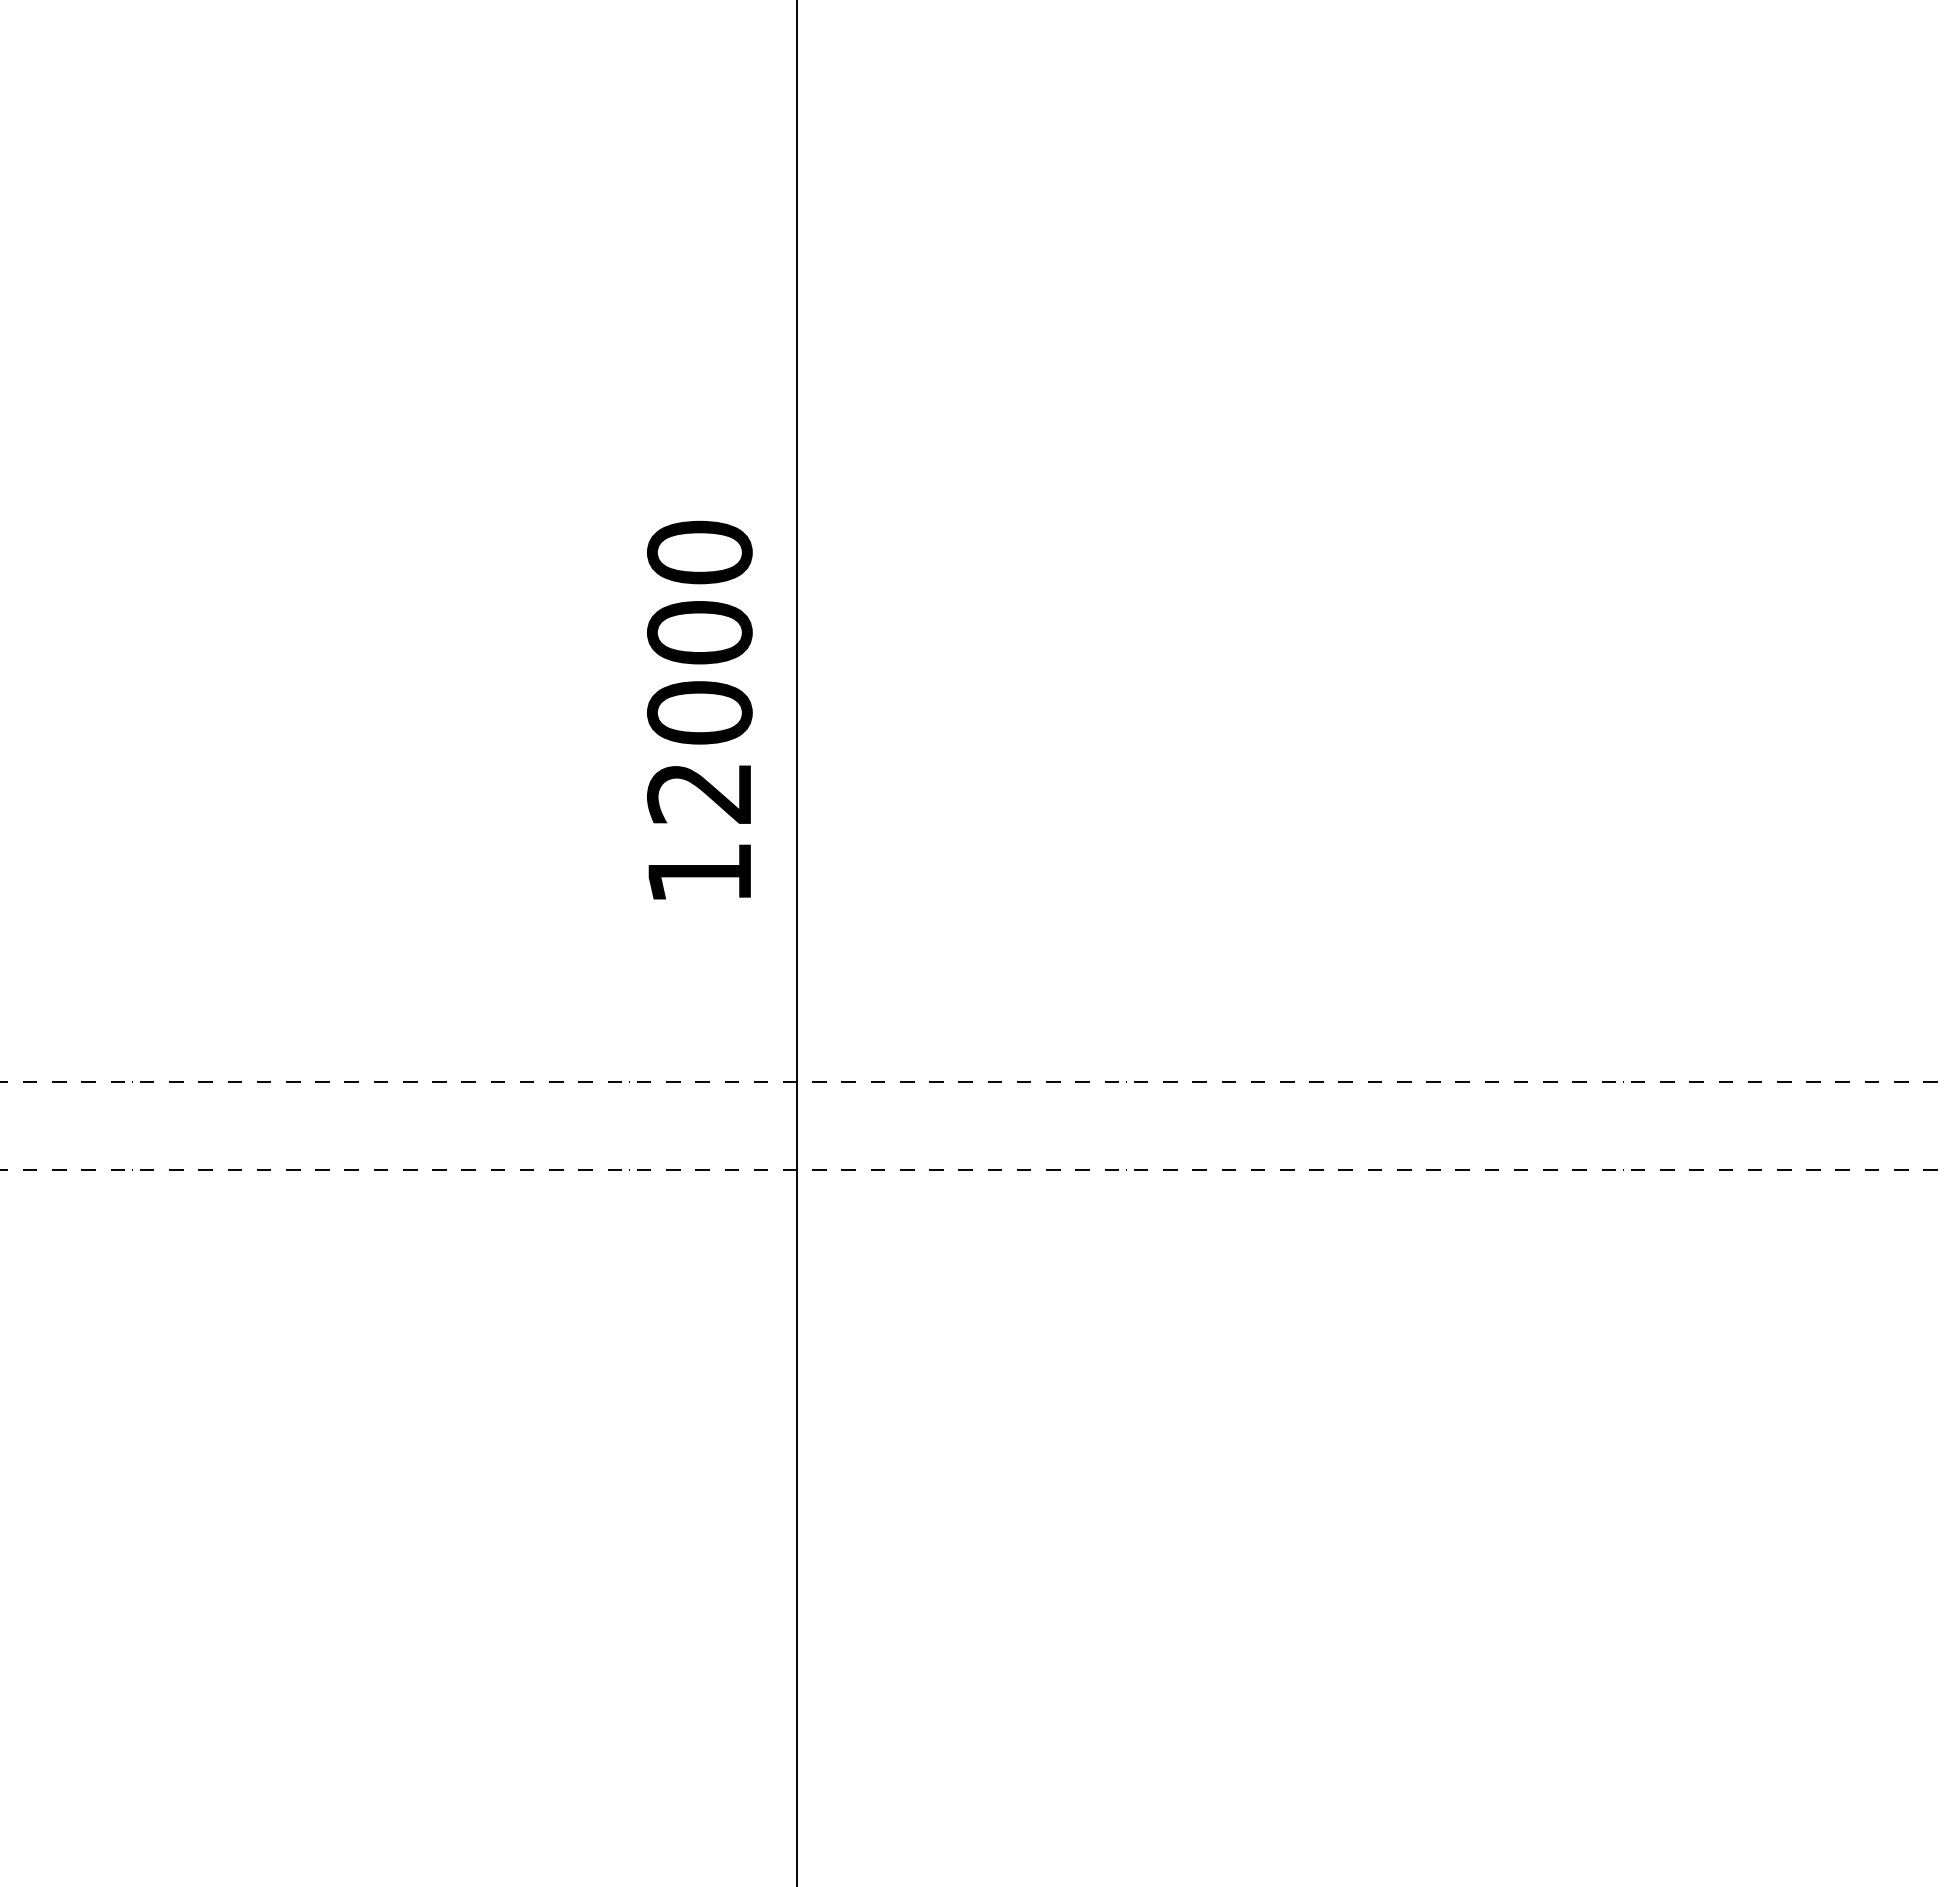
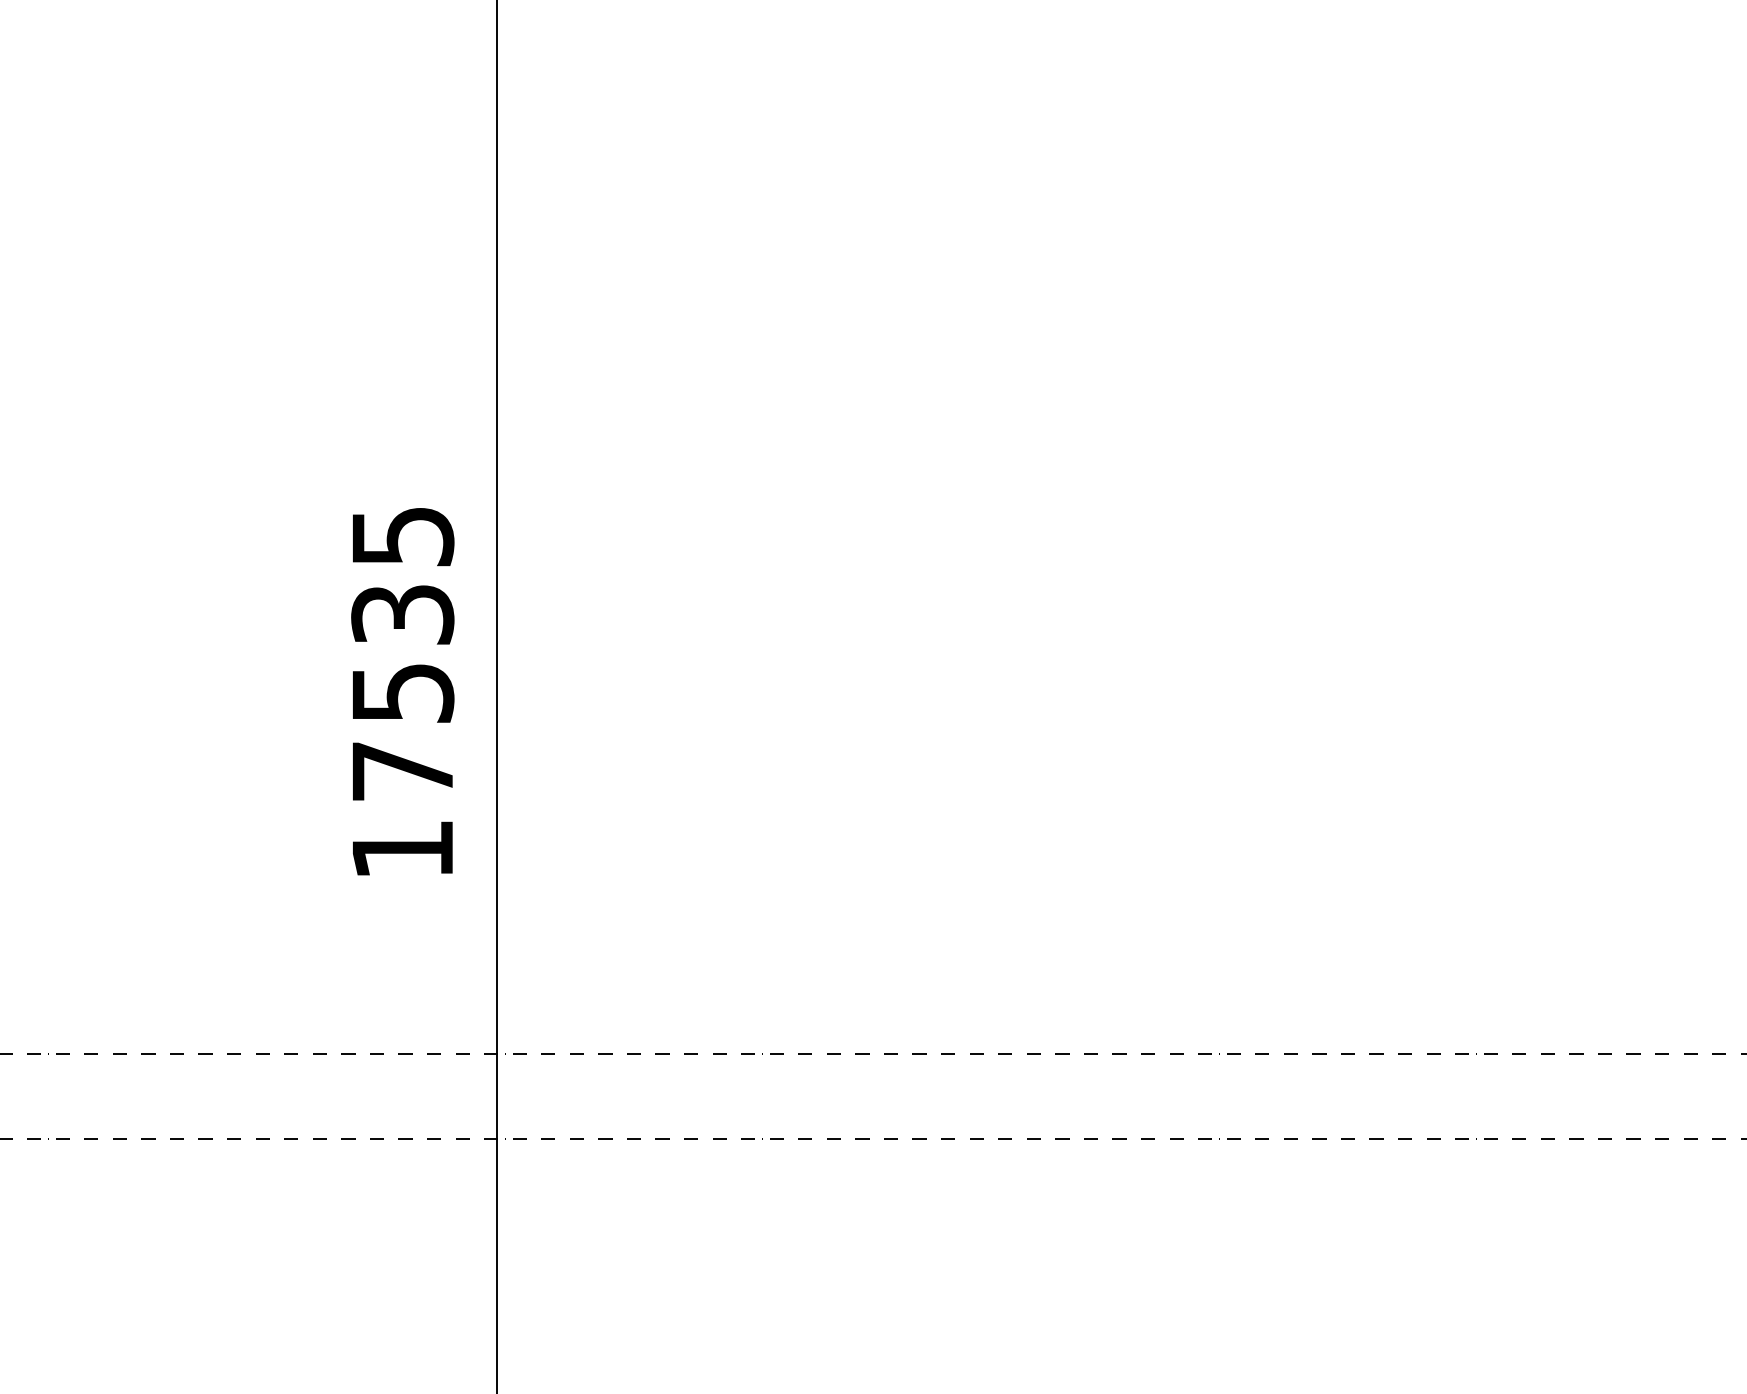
text: (699, 671) -> (402, 652), 12000 -> 17535

